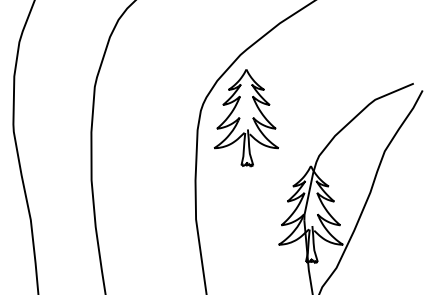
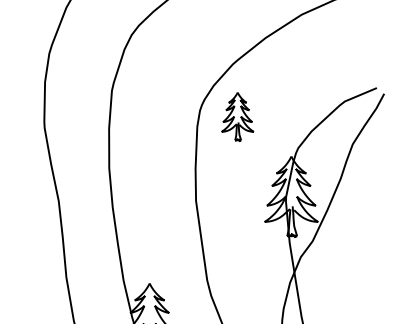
part: (245, 117) -> (237, 116), size x0.6

